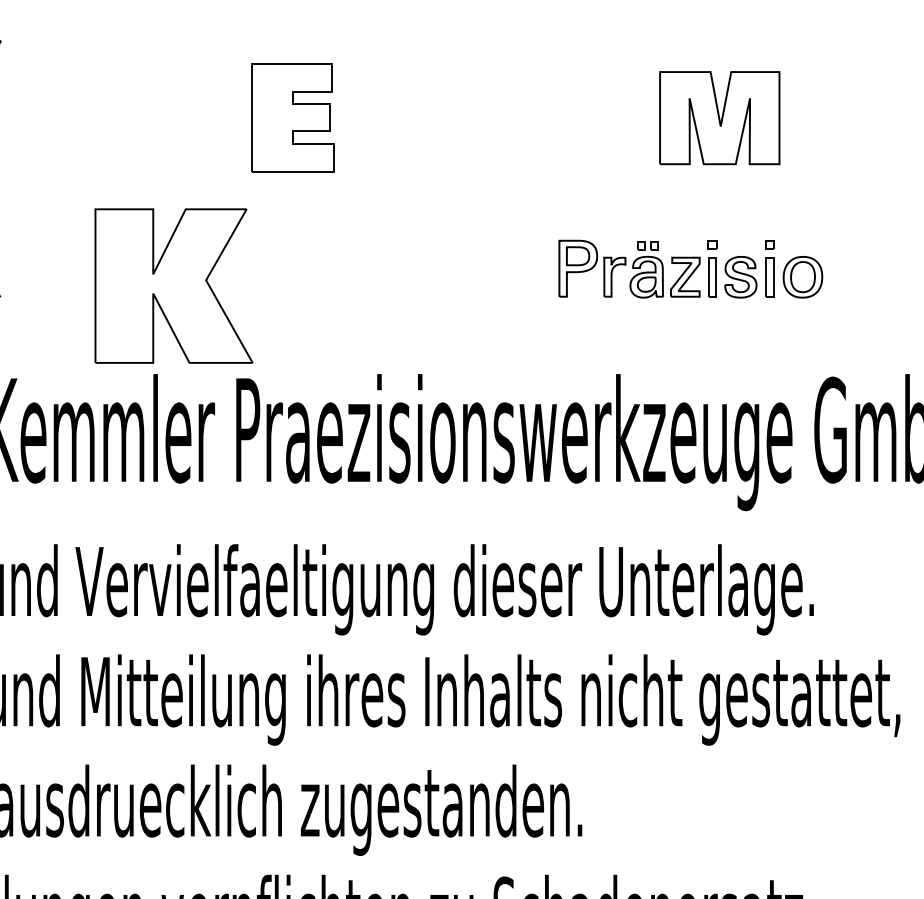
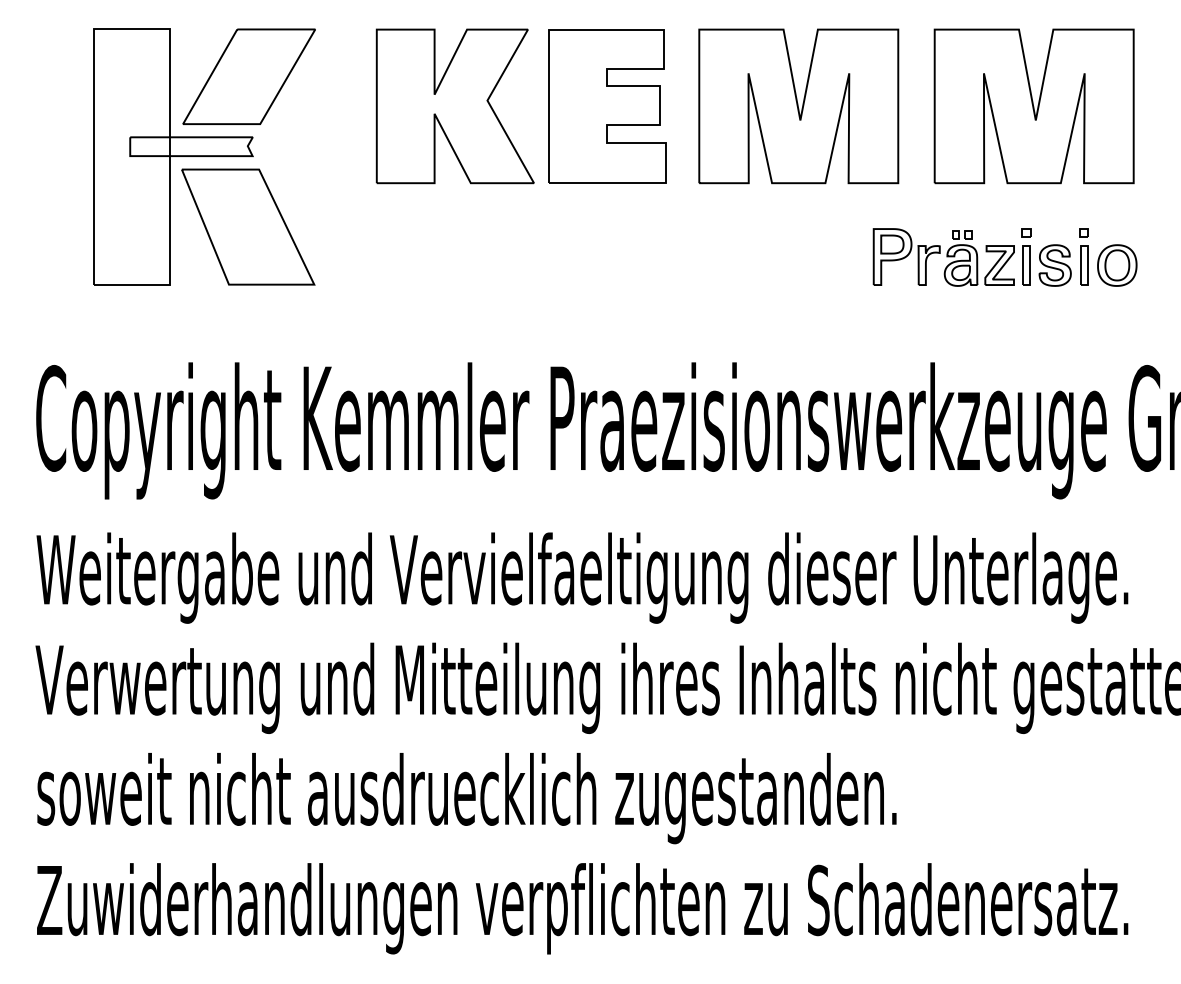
part: (293, 118) -> (607, 106), size x1.43
part: (484, 118) -> (798, 106), added
part: (719, 118) -> (1033, 106), size x1.67
part: (173, 286) -> (454, 106), moved

